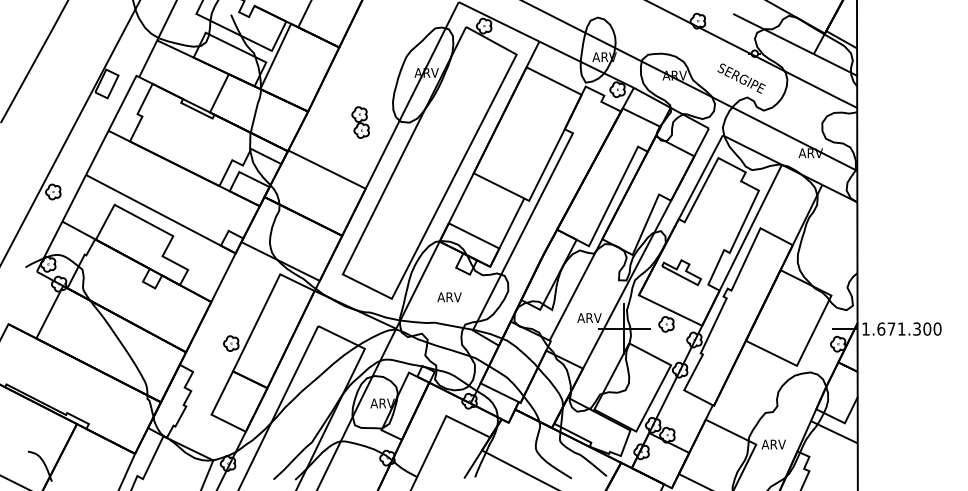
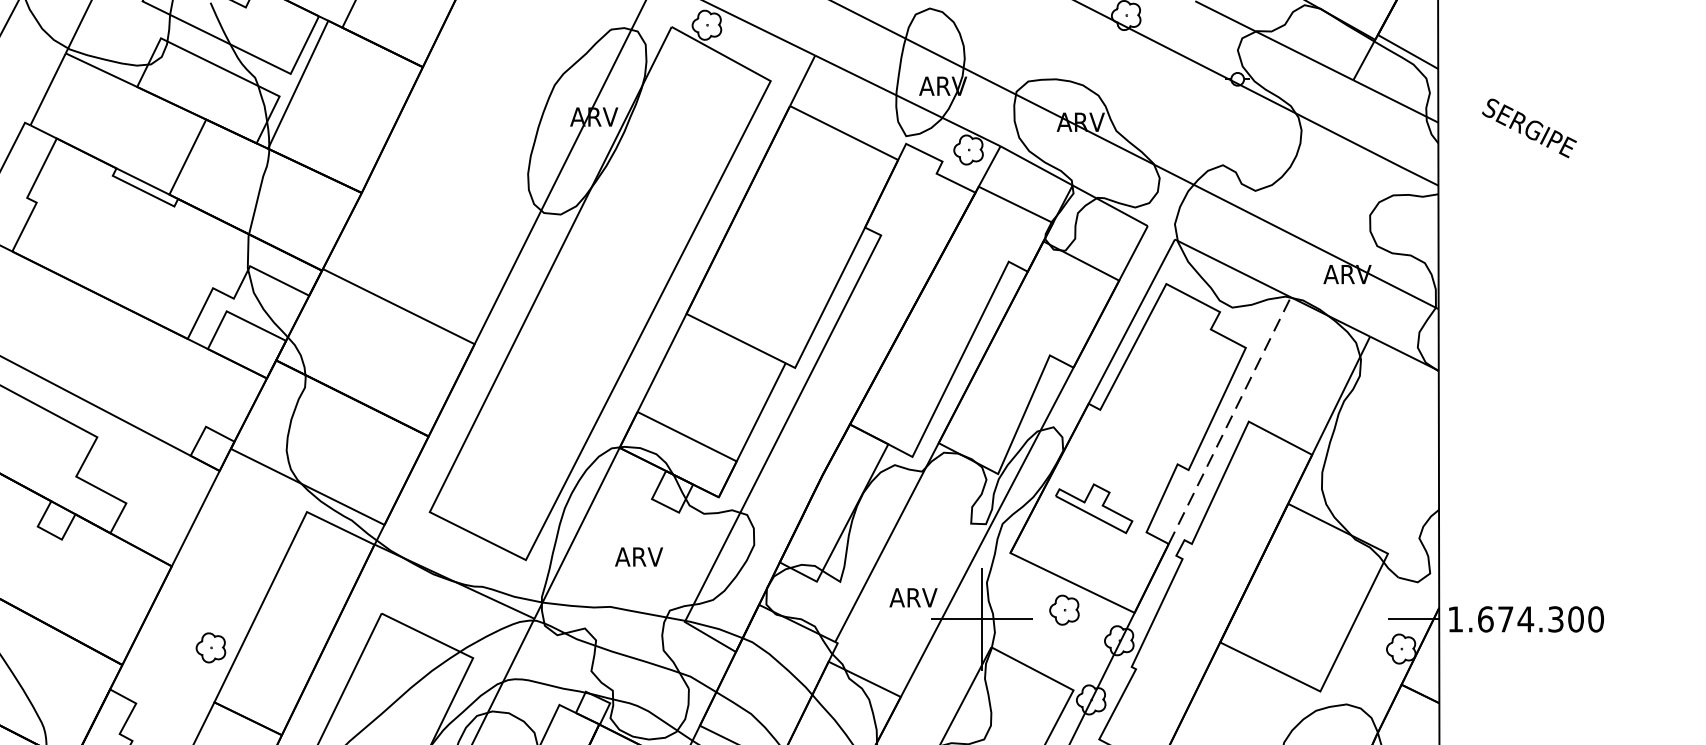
text: (741, 78) -> (1529, 127), moved
part: (360, 122) -> (464, 214), removed
line: (751, 227) -> (1231, 420), solid -> dashed
text: (901, 328) -> (1525, 618), 1.671.300 -> 1.674.300

